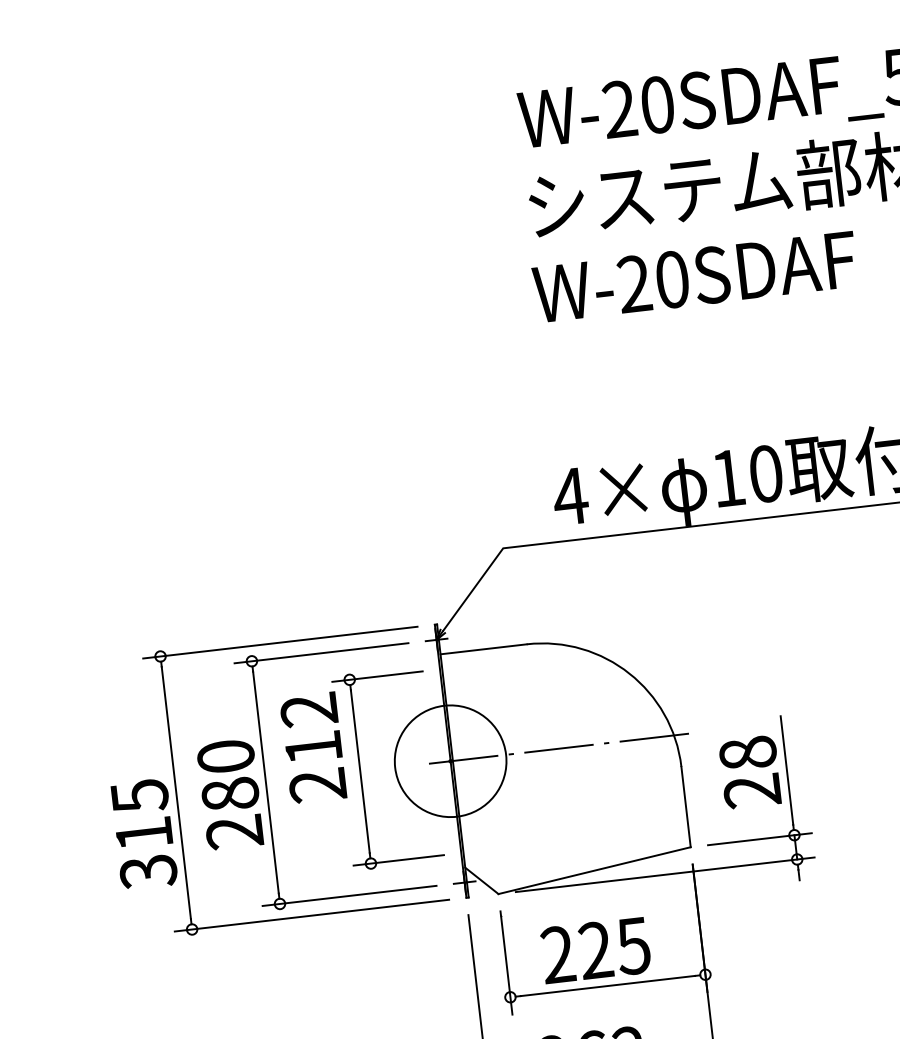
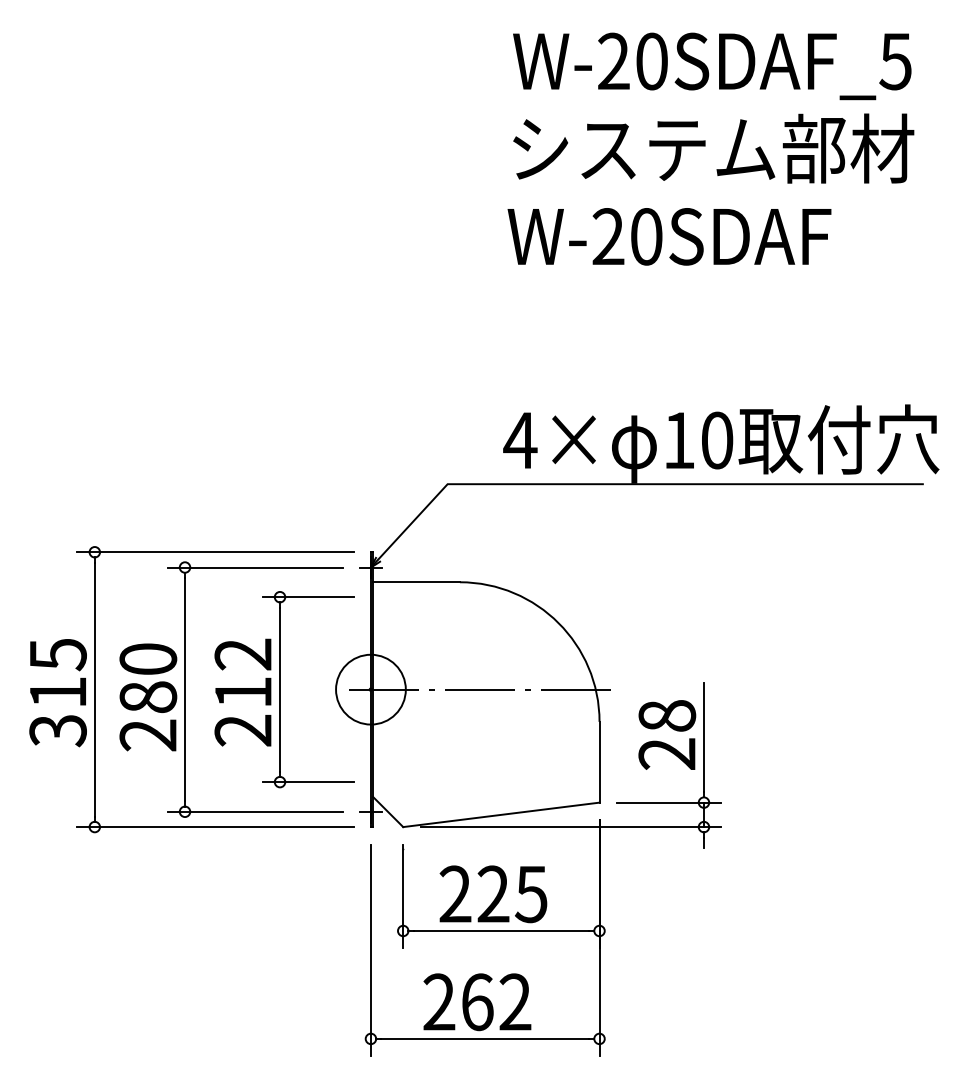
text: (312, 747) -> (242, 692), moved
circle: (450, 761) -> (370, 689), size x0.62
text: (143, 834) -> (57, 693), moved

